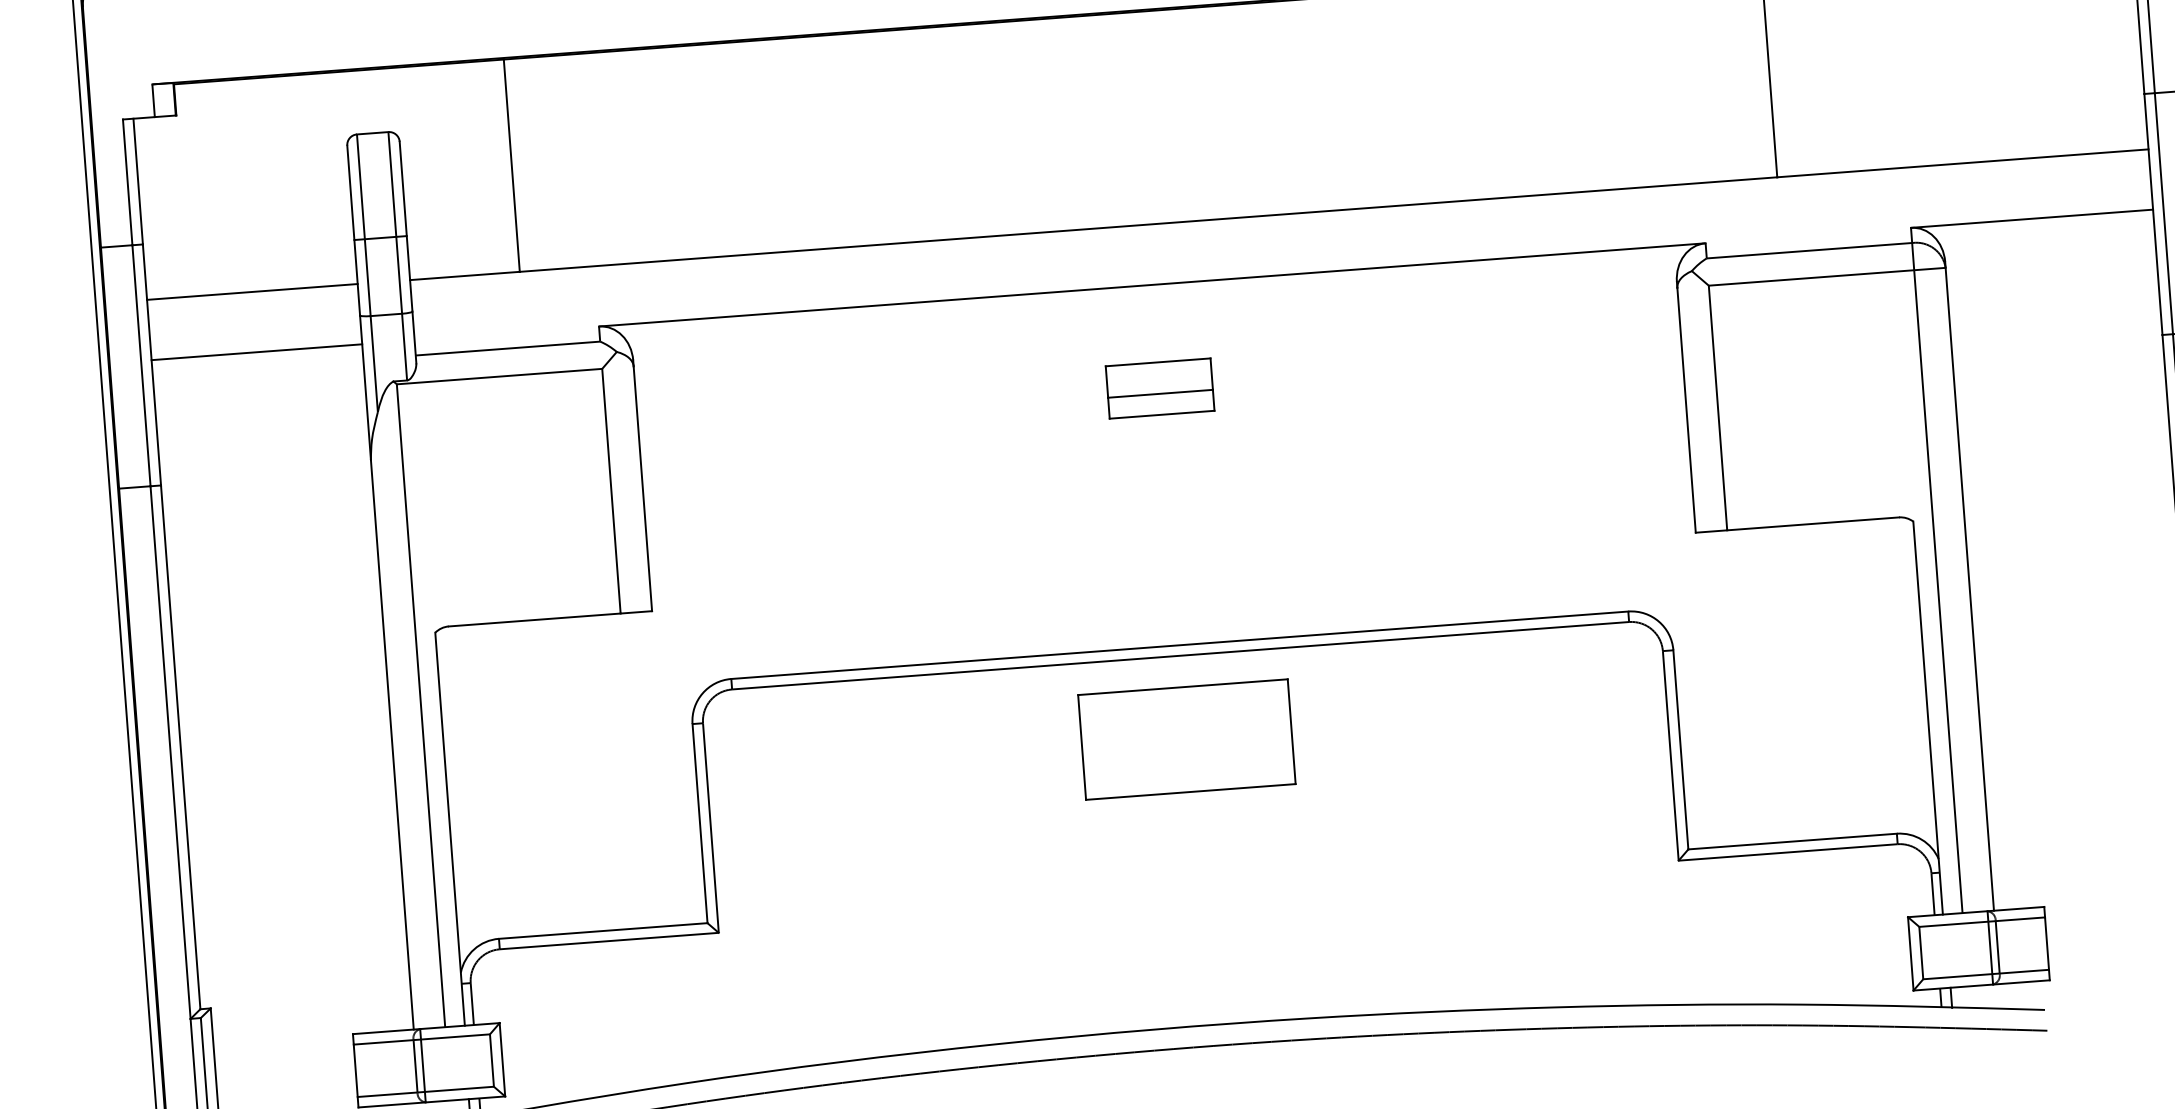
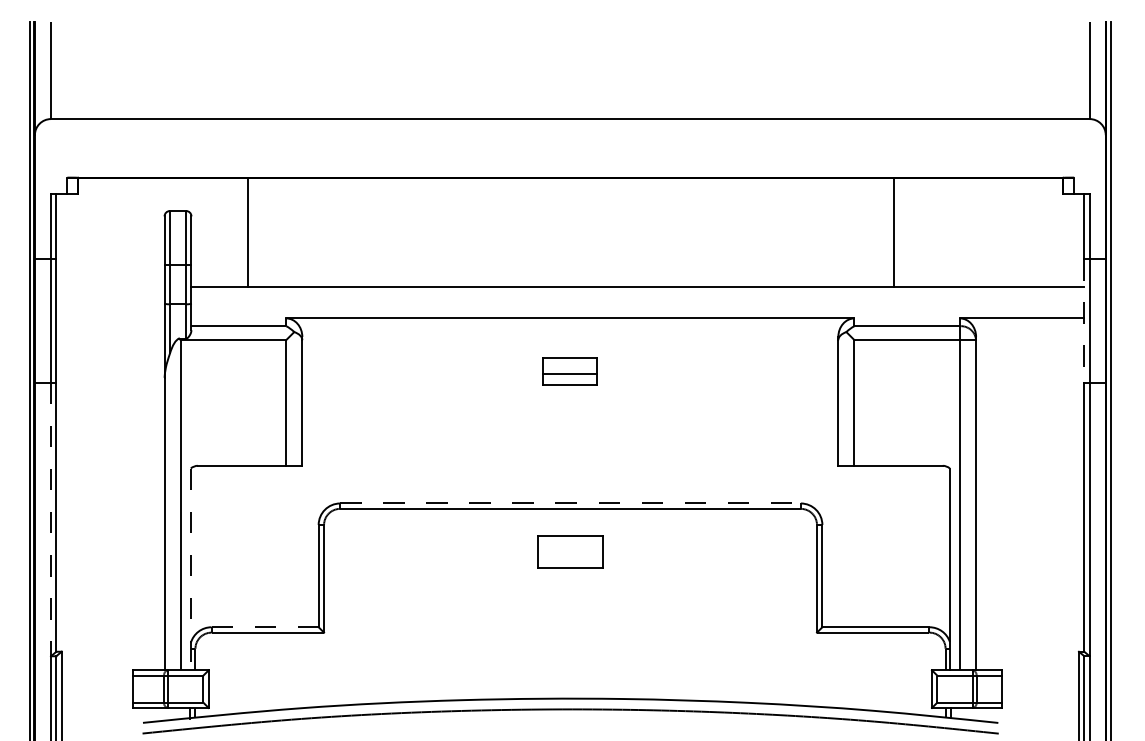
line: (2153, 213) -> (1084, 320), solid -> dashed
line: (252, 292) -> (110, 287), removed
line: (256, 352) -> (110, 318), removed
line: (1181, 645) -> (571, 503), solid -> dashed
part: (1186, 738) -> (570, 551), size x0.6
line: (171, 752) -> (51, 519), solid -> dashed
line: (449, 829) -> (190, 569), solid -> dashed
line: (604, 931) -> (265, 627), solid -> dashed

